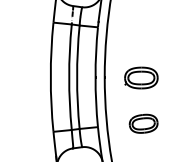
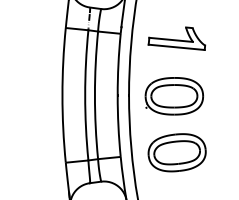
part: (143, 31) -> (176, 38), added
part: (140, 78) -> (173, 96), size x1.43
part: (143, 123) -> (176, 152), size x1.67

